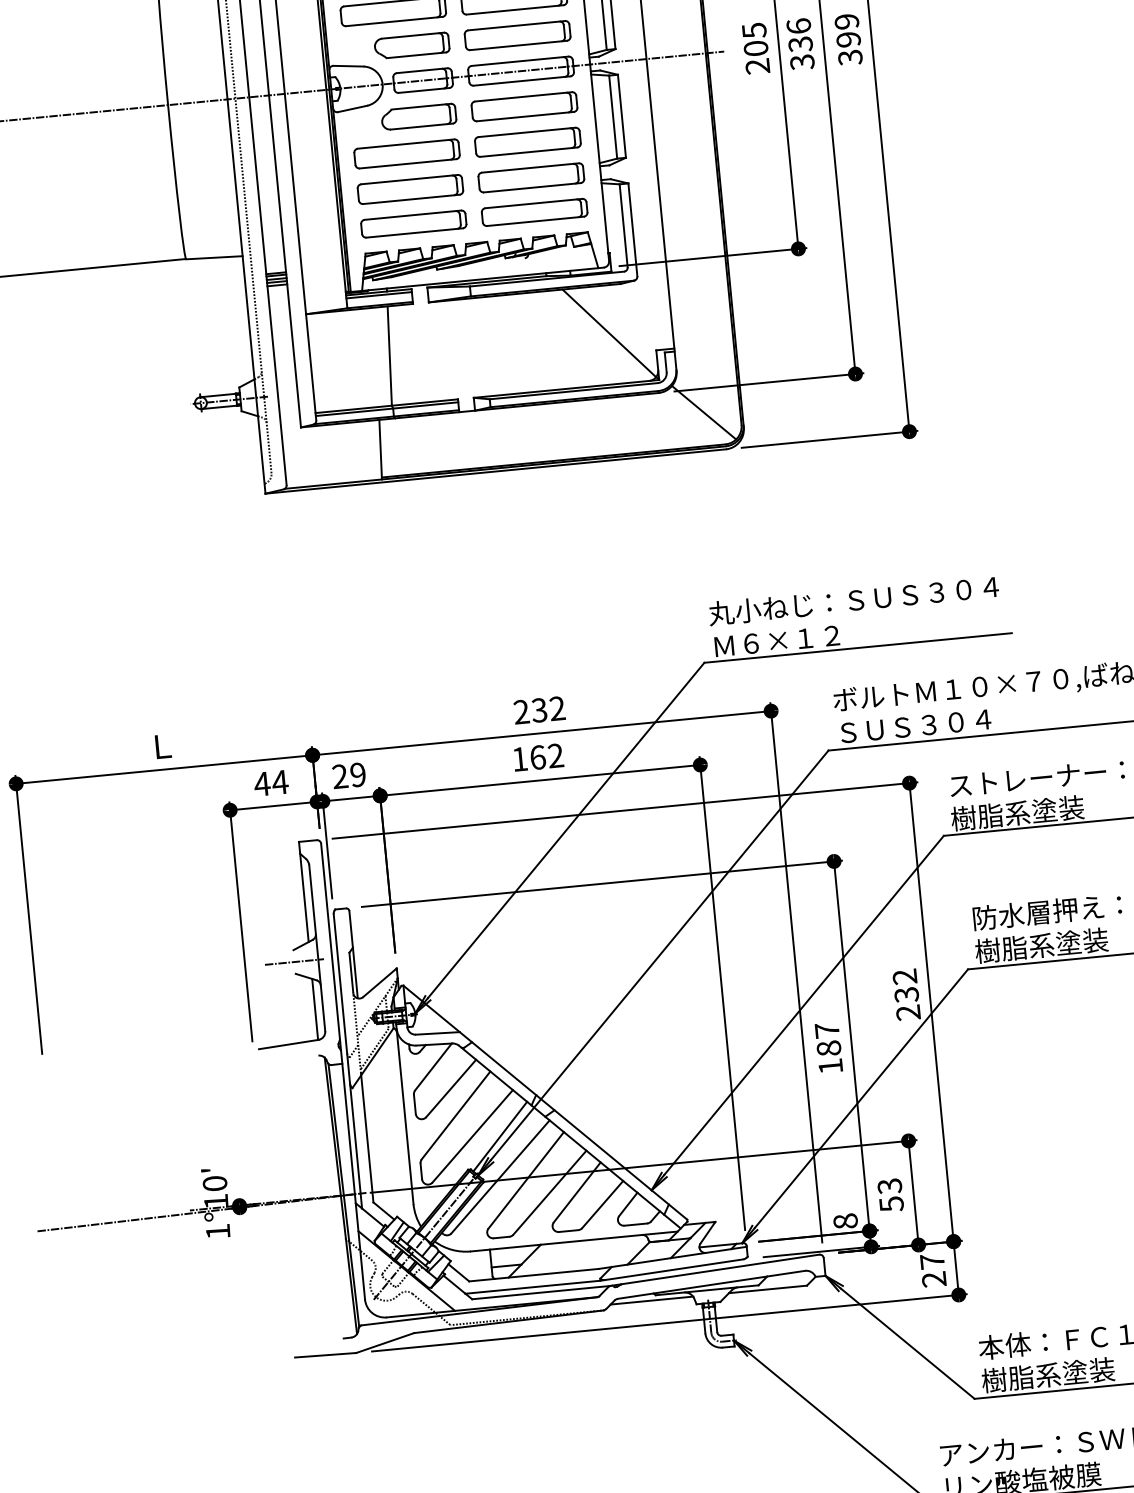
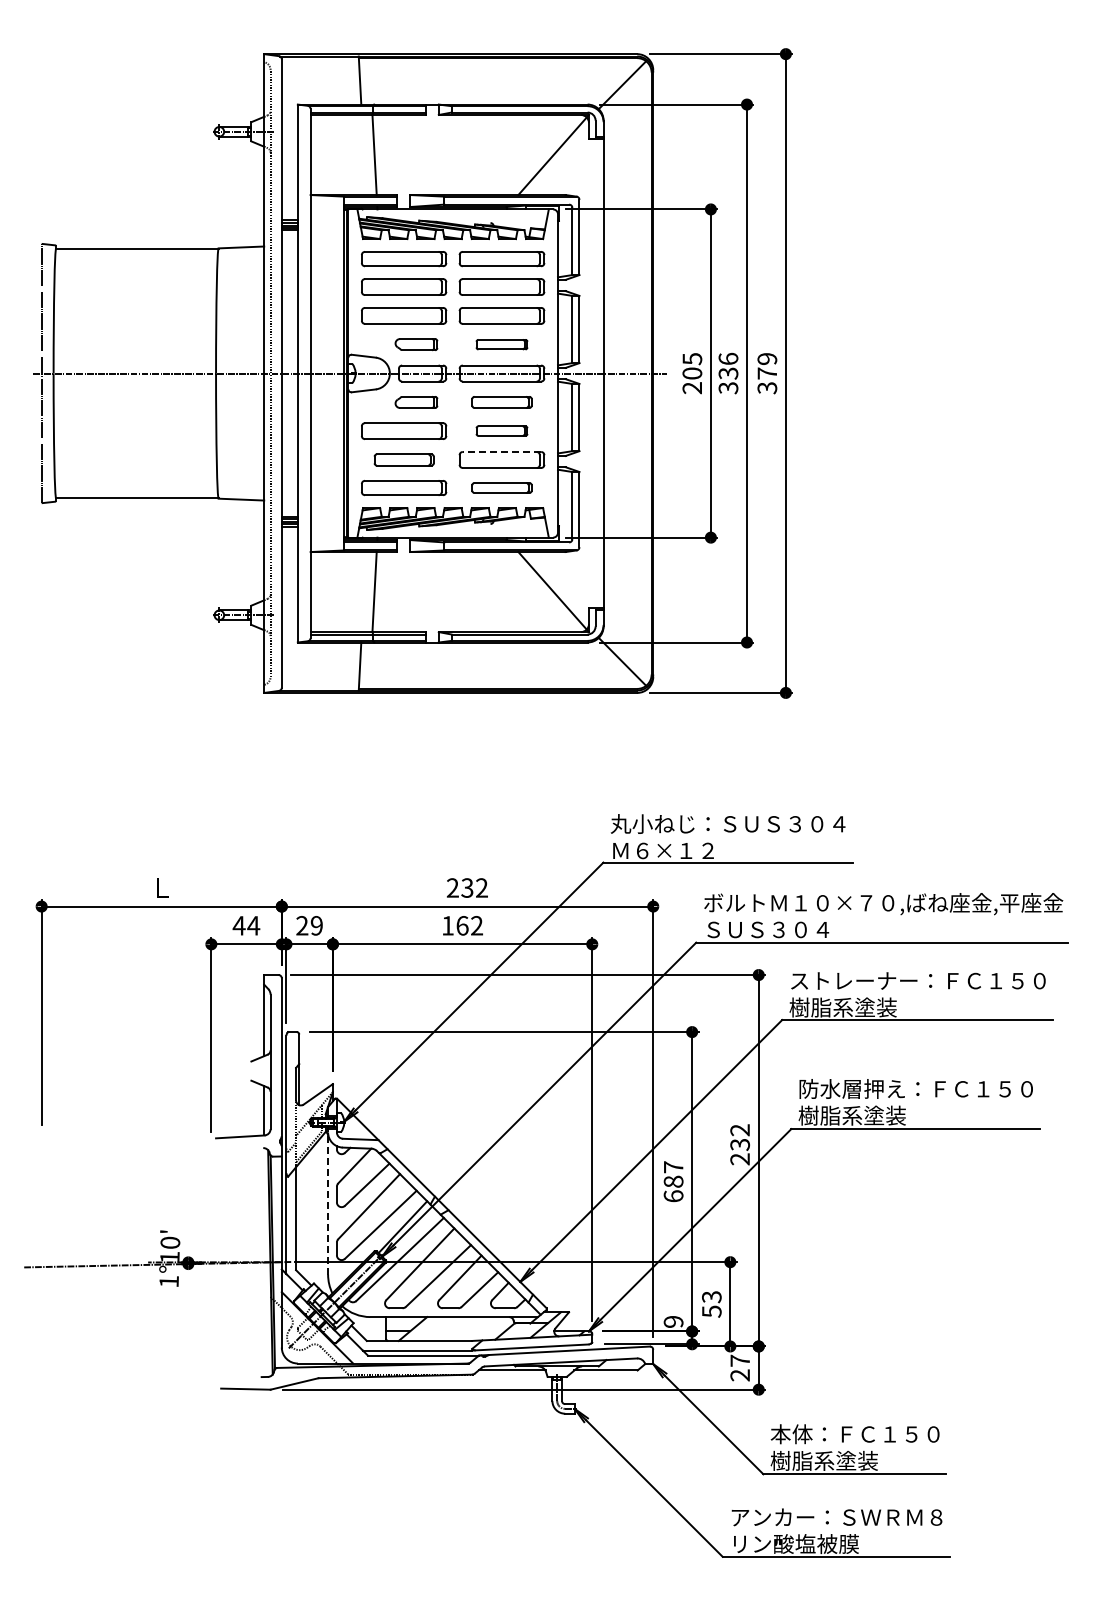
part: (517, 35) -> (501, 344), size x0.6
text: (848, 39) -> (767, 373), 399 -> 379
part: (412, 45) -> (416, 344), size x0.7
part: (523, 106) -> (501, 402), size x0.7
part: (418, 117) -> (416, 402), size x0.7
part: (527, 141) -> (501, 430), size x0.6
line: (529, 167) -> (501, 451), solid -> dashed
part: (410, 188) -> (404, 459), size x0.7
part: (533, 211) -> (501, 487), size x0.7
line: (294, 962) -> (251, 1071), removed
text: (830, 1066) -> (673, 1196), 187 -> 687
line: (405, 1113) -> (328, 1201), solid -> dashed
text: (845, 1220) -> (673, 1321), 8 -> 9

